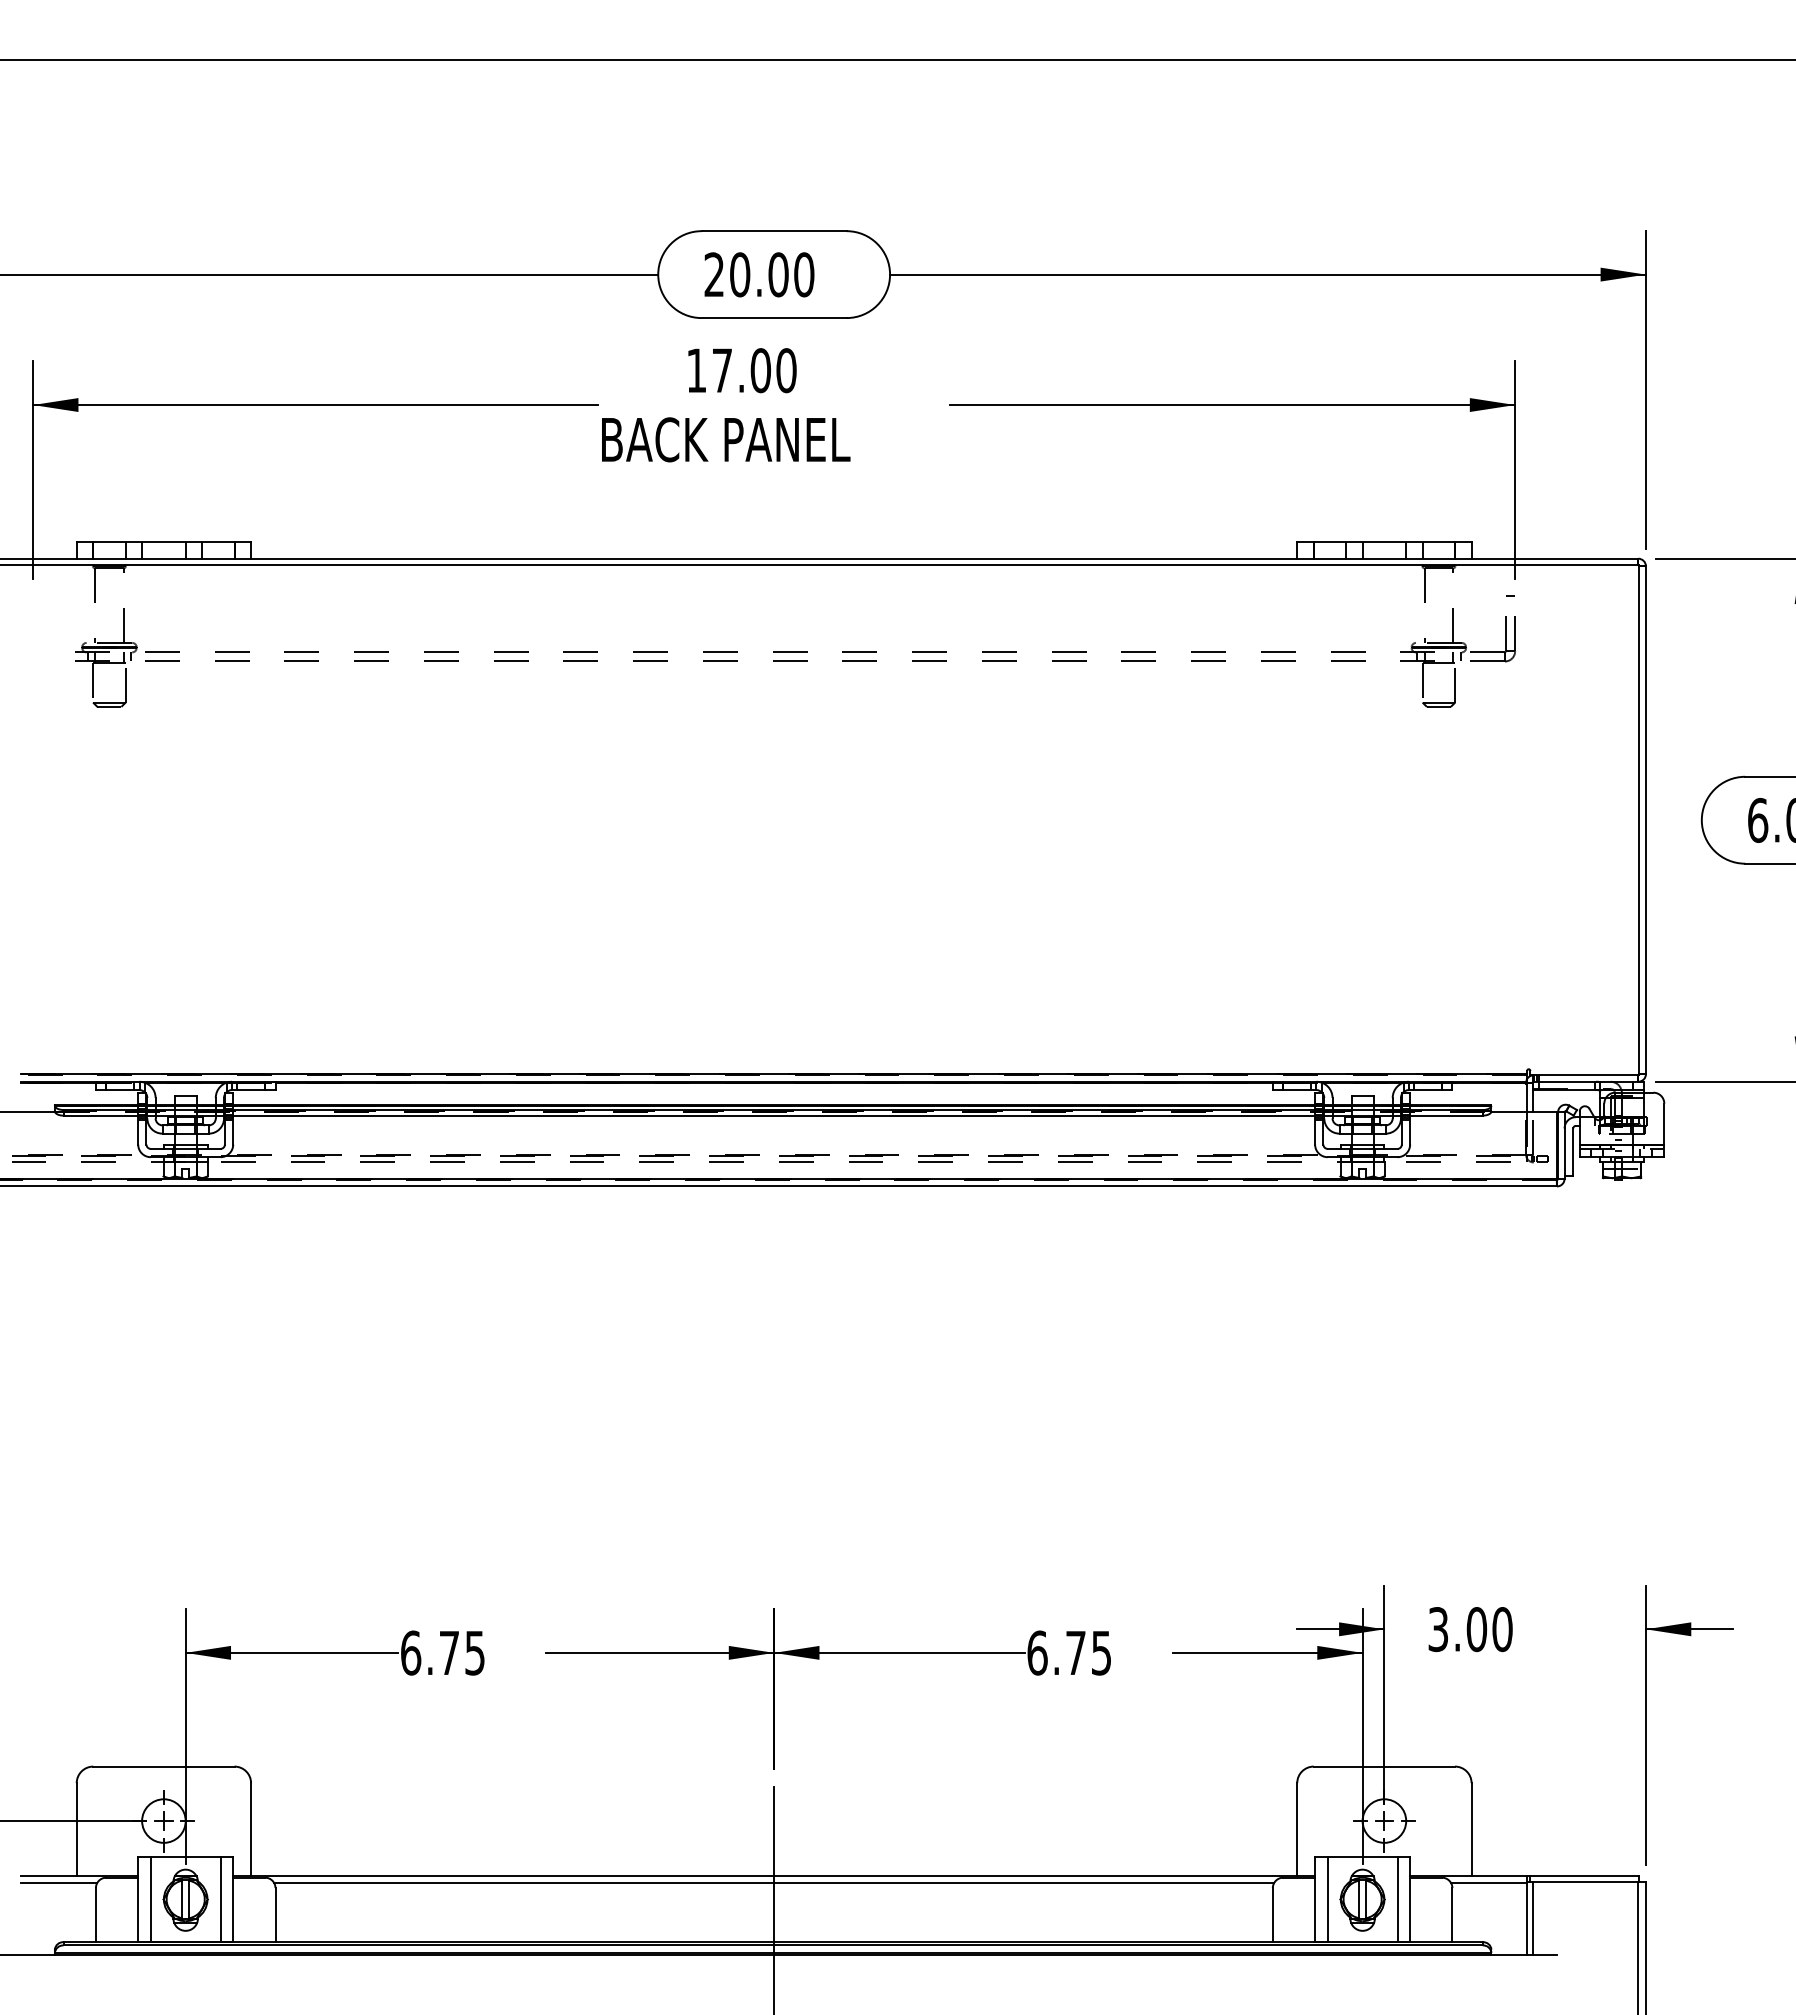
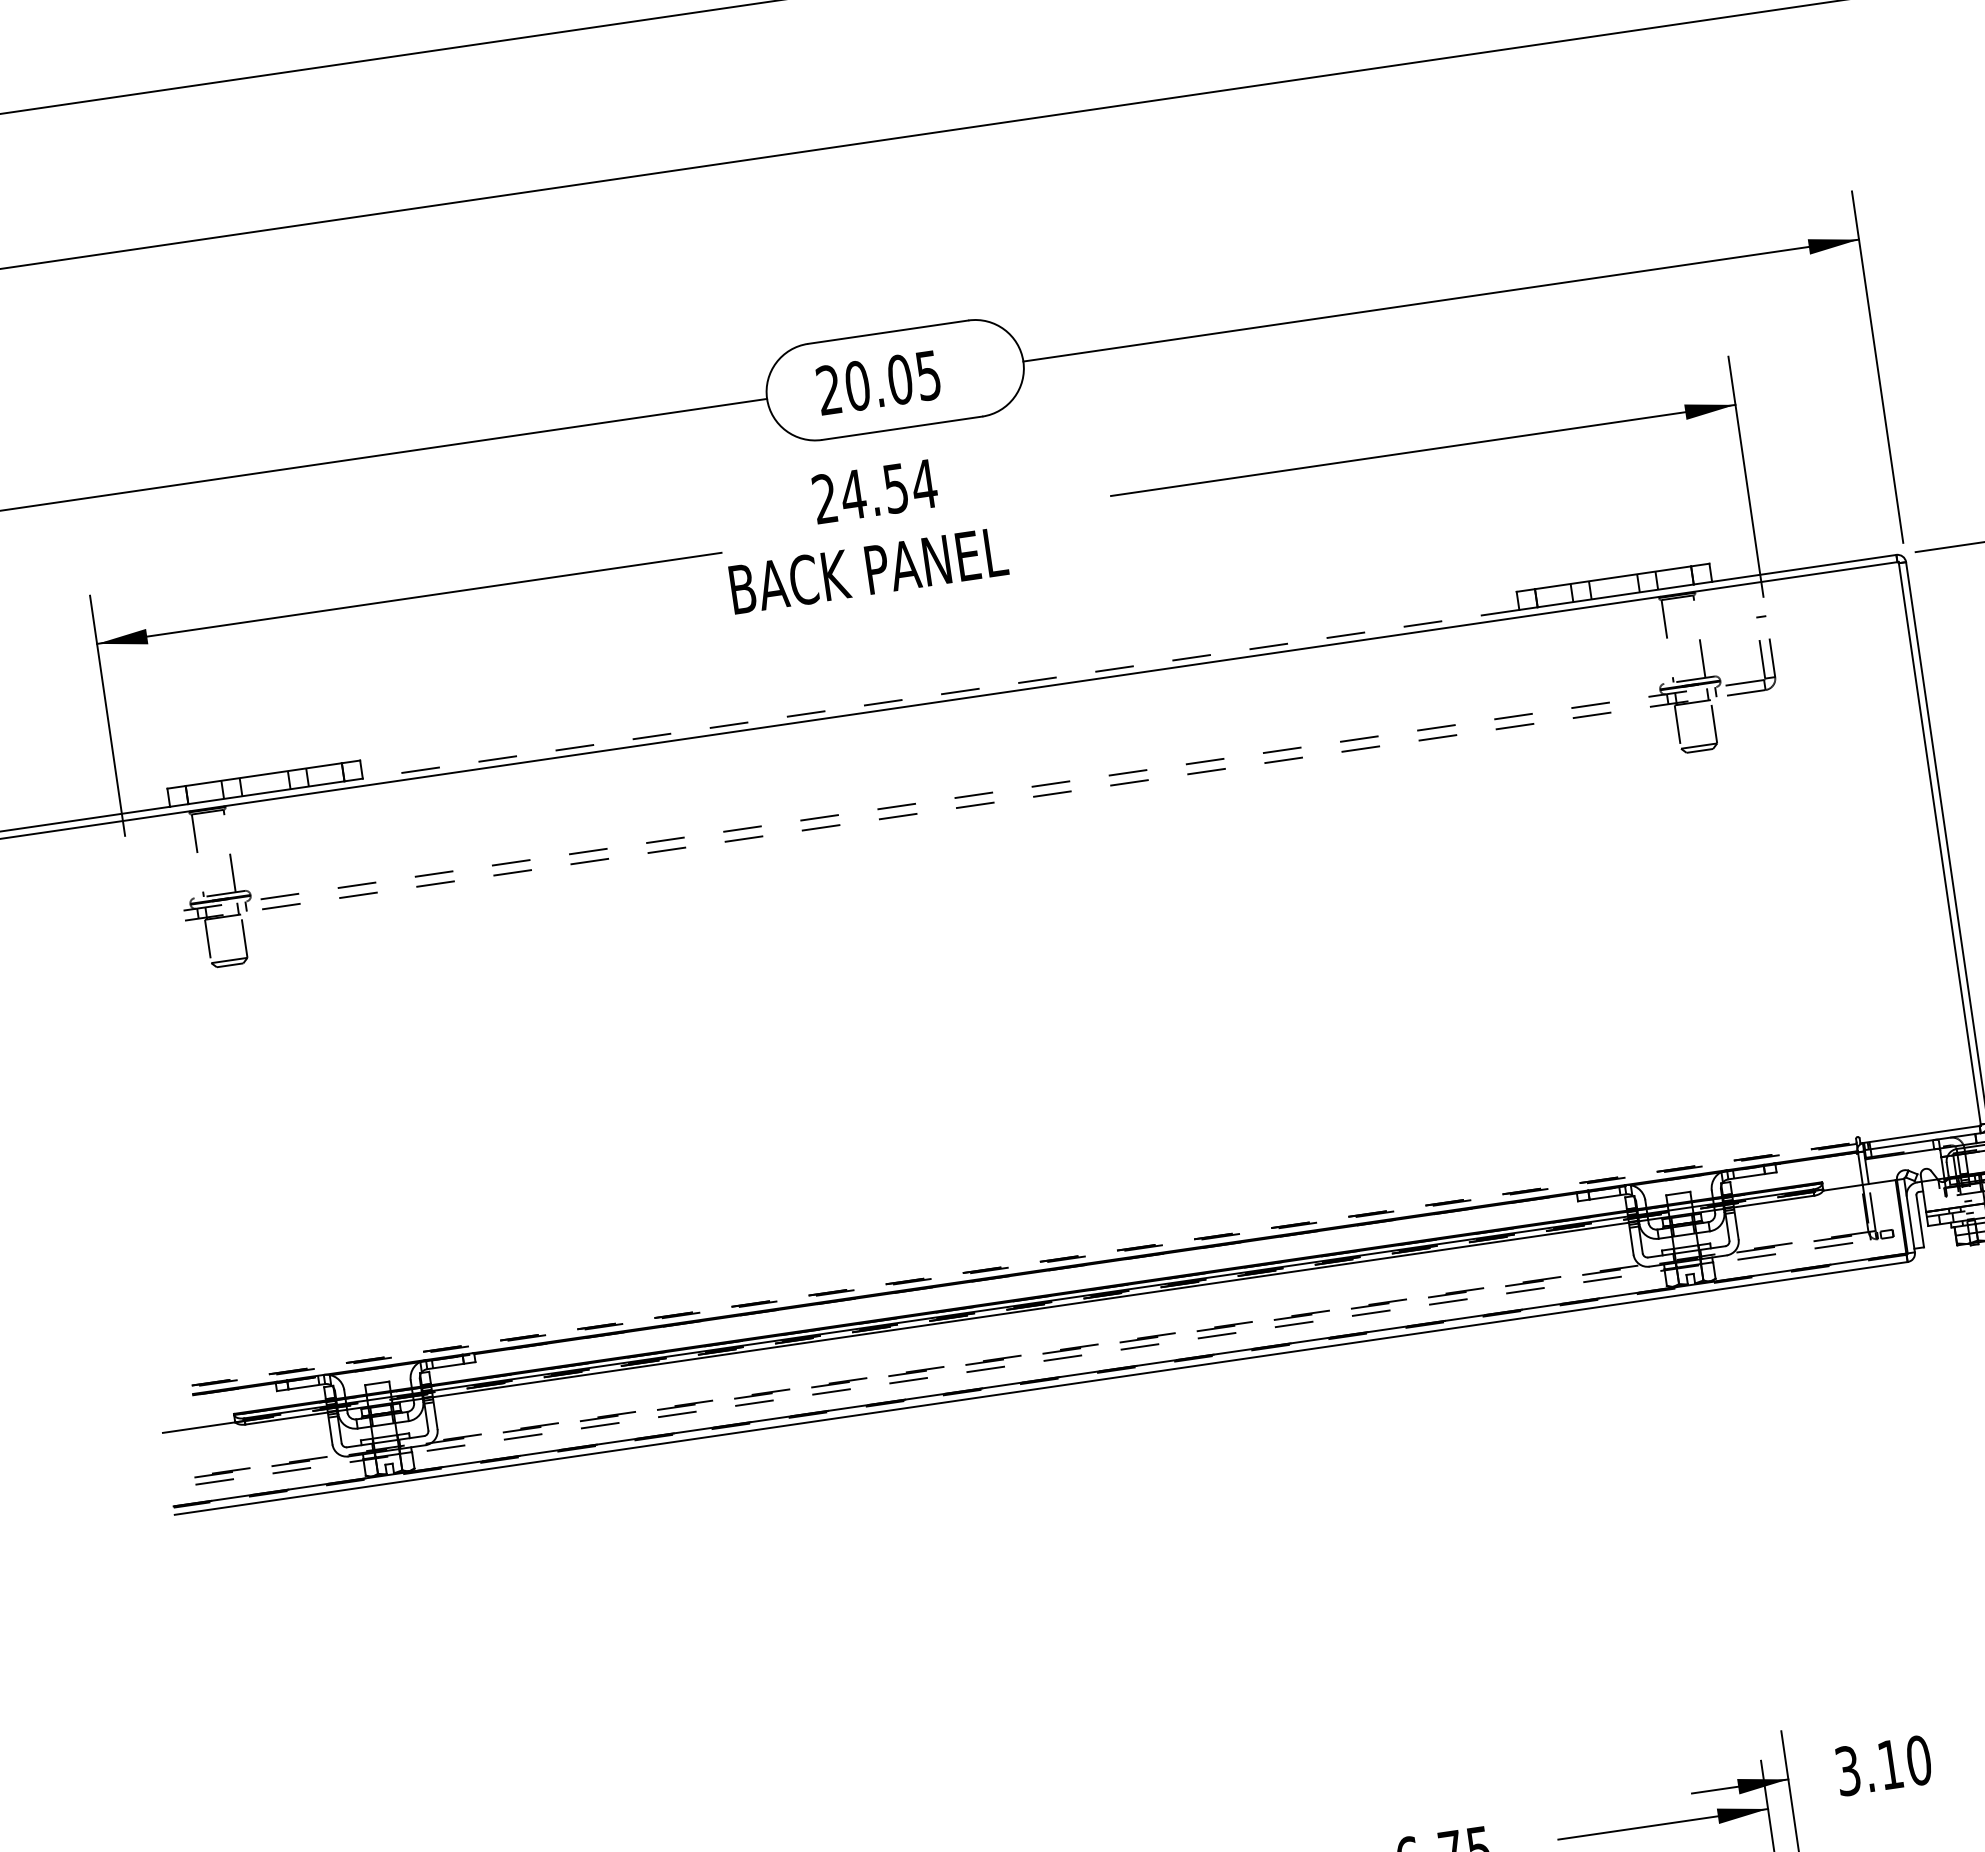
text: (804, 274) -> (928, 375), 20.00 -> 20.05
text: (742, 370) -> (875, 491), 17.00 -> 24.54
line: (773, 558) -> (940, 694), solid -> dashed
line: (774, 1074) -> (1024, 1264), solid -> dashed
text: (1476, 1629) -> (1890, 1764), 3.00 -> 3.10

